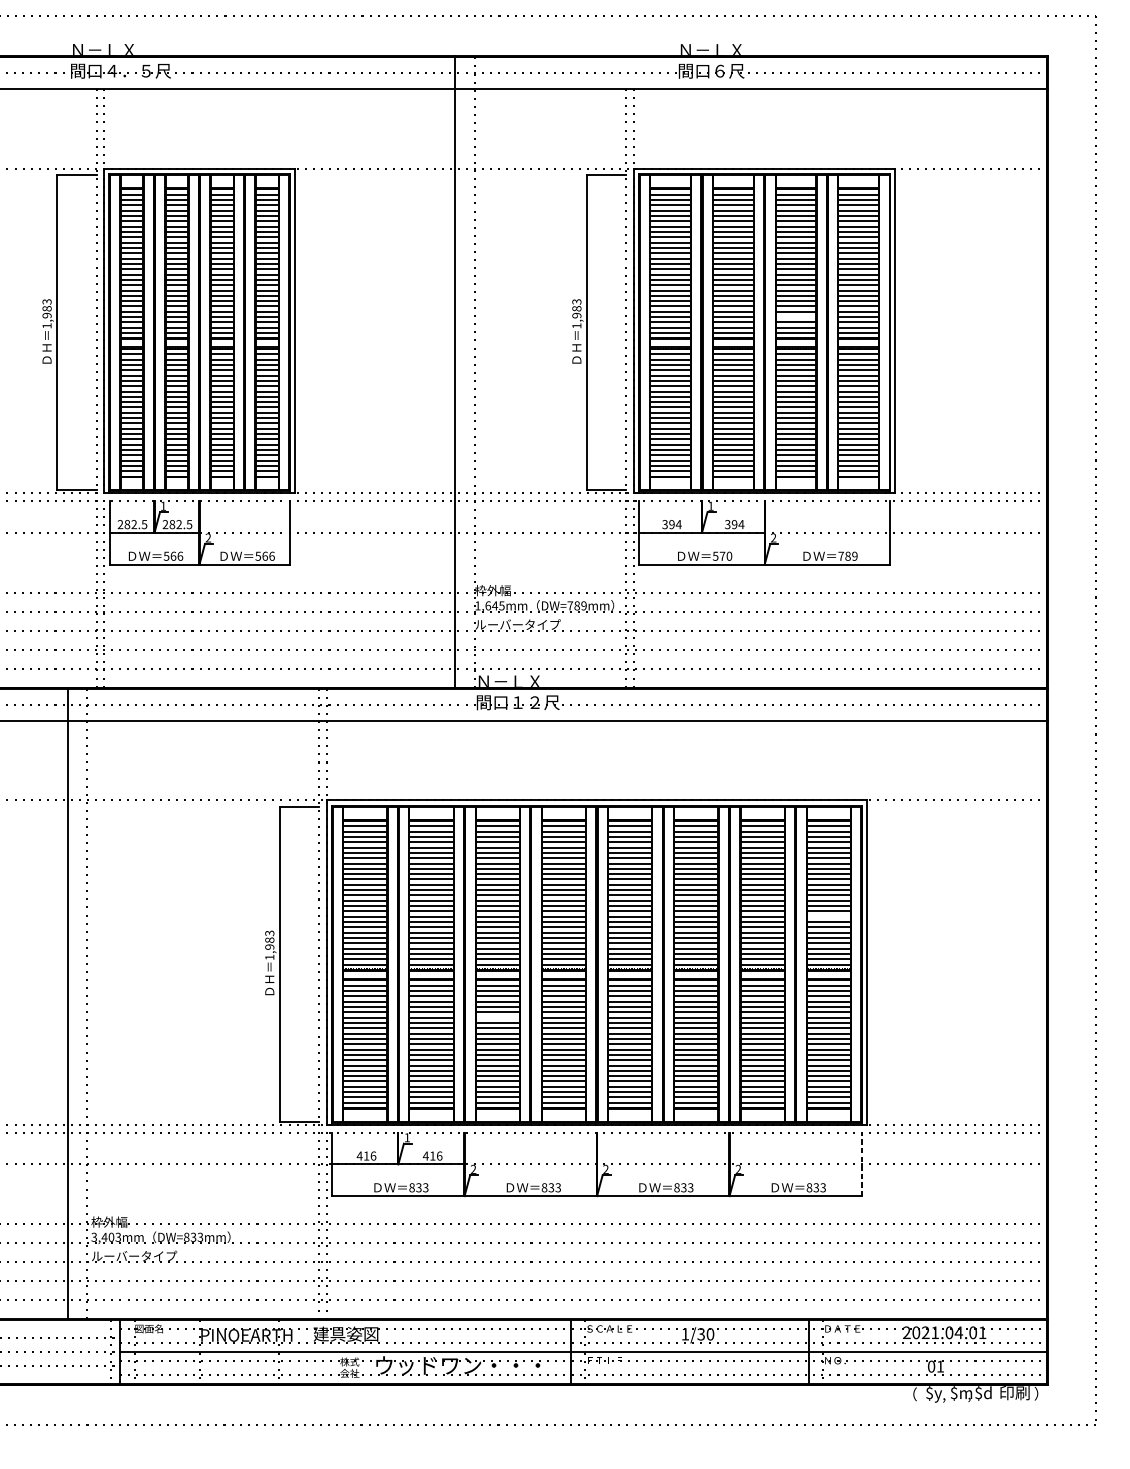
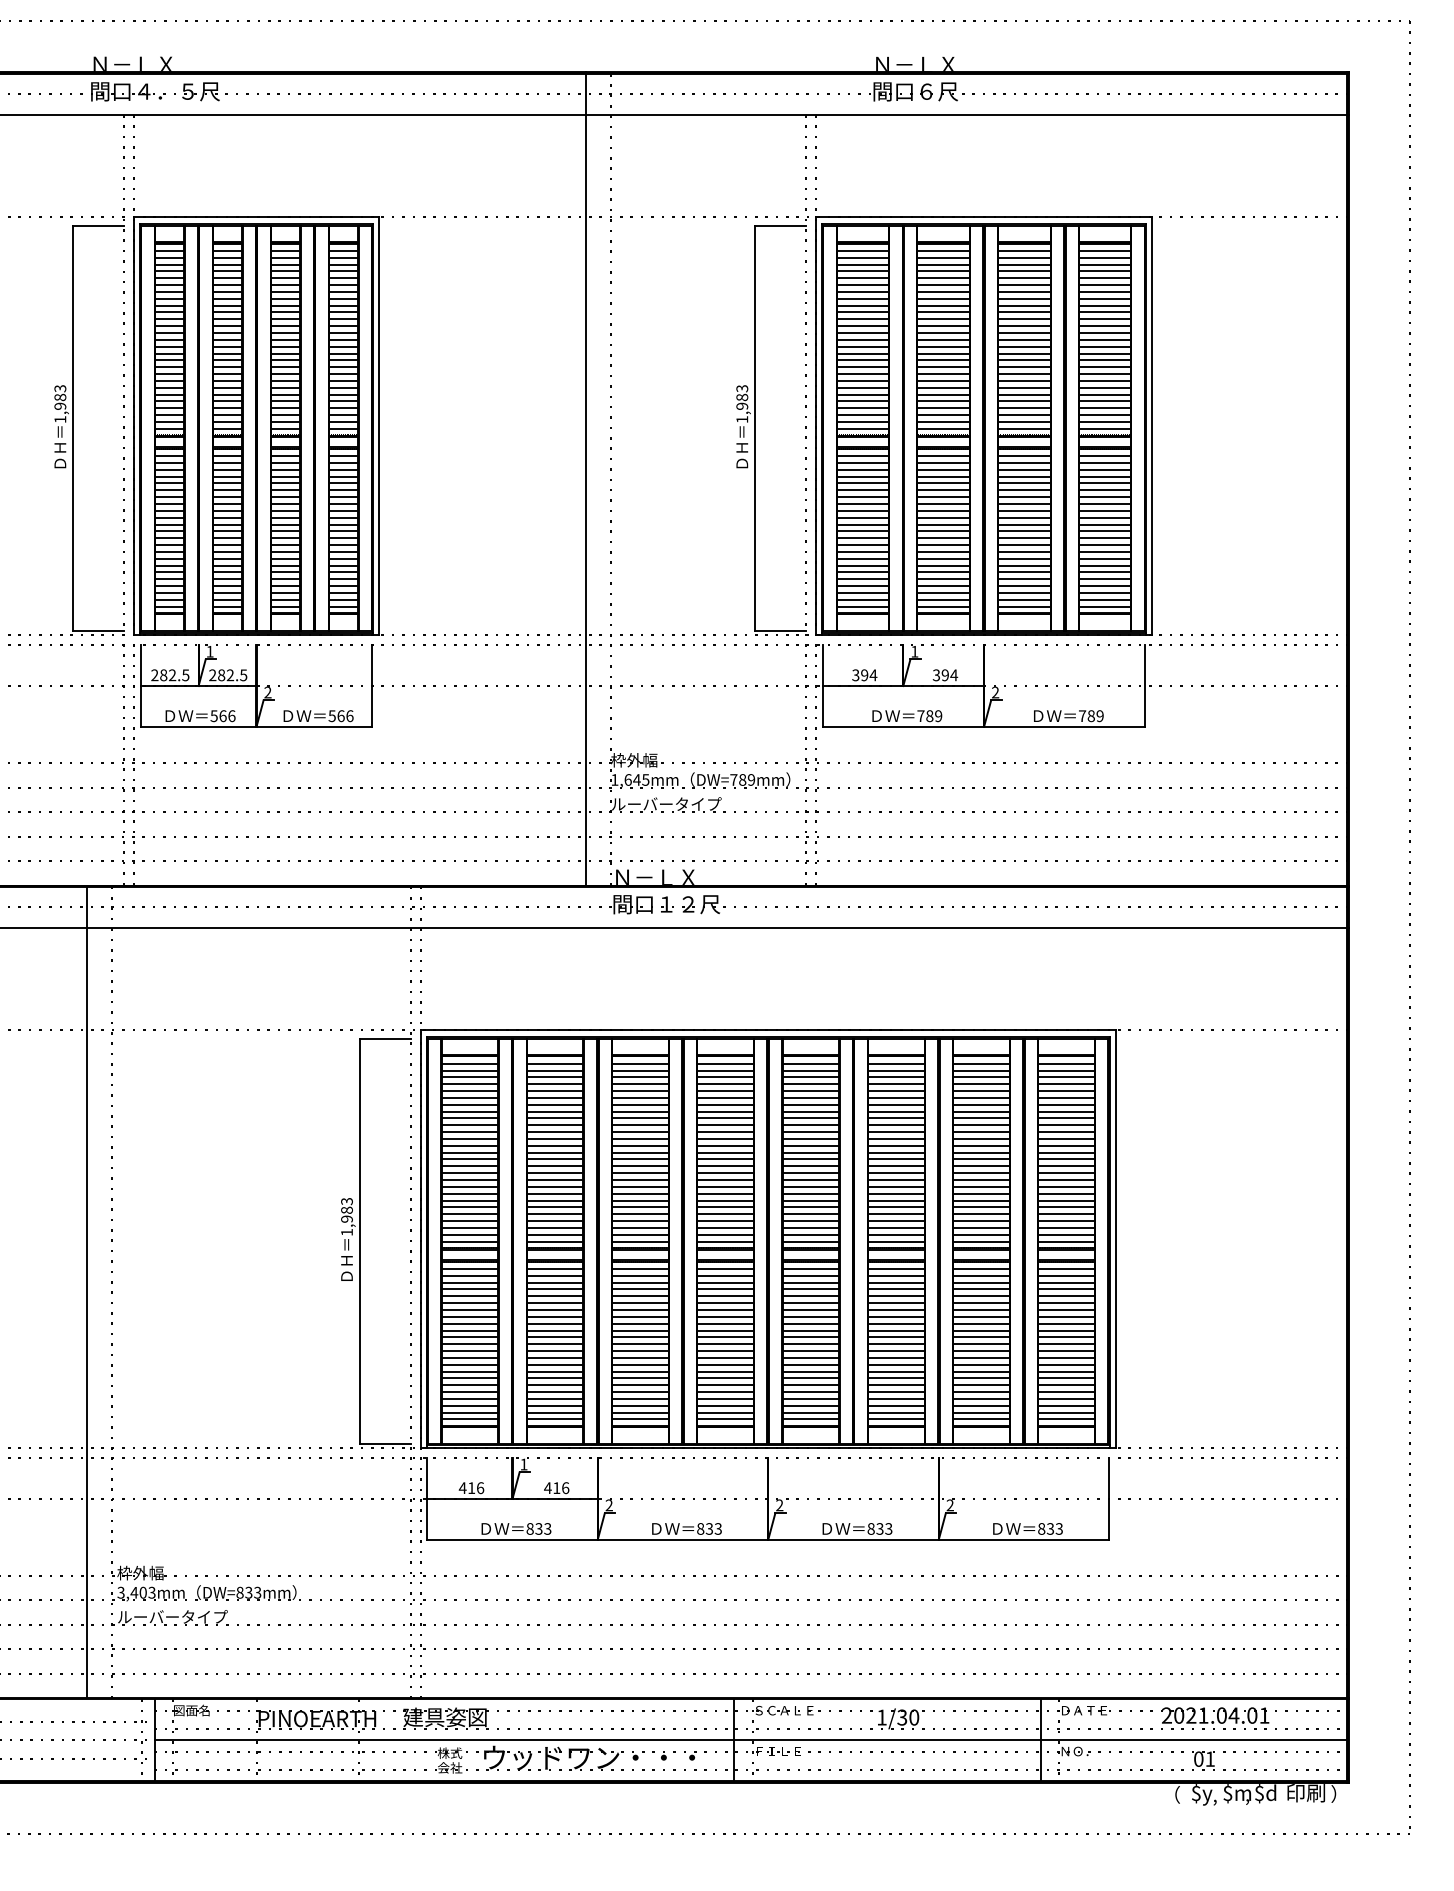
line: (796, 317) -> (1024, 408), added
text: (722, 556) -> (929, 716), 570 -> 789
line: (828, 917) -> (1066, 1180), added
line: (497, 1017) -> (640, 1309), added
line: (862, 1164) -> (1109, 1498), dashed -> solid

